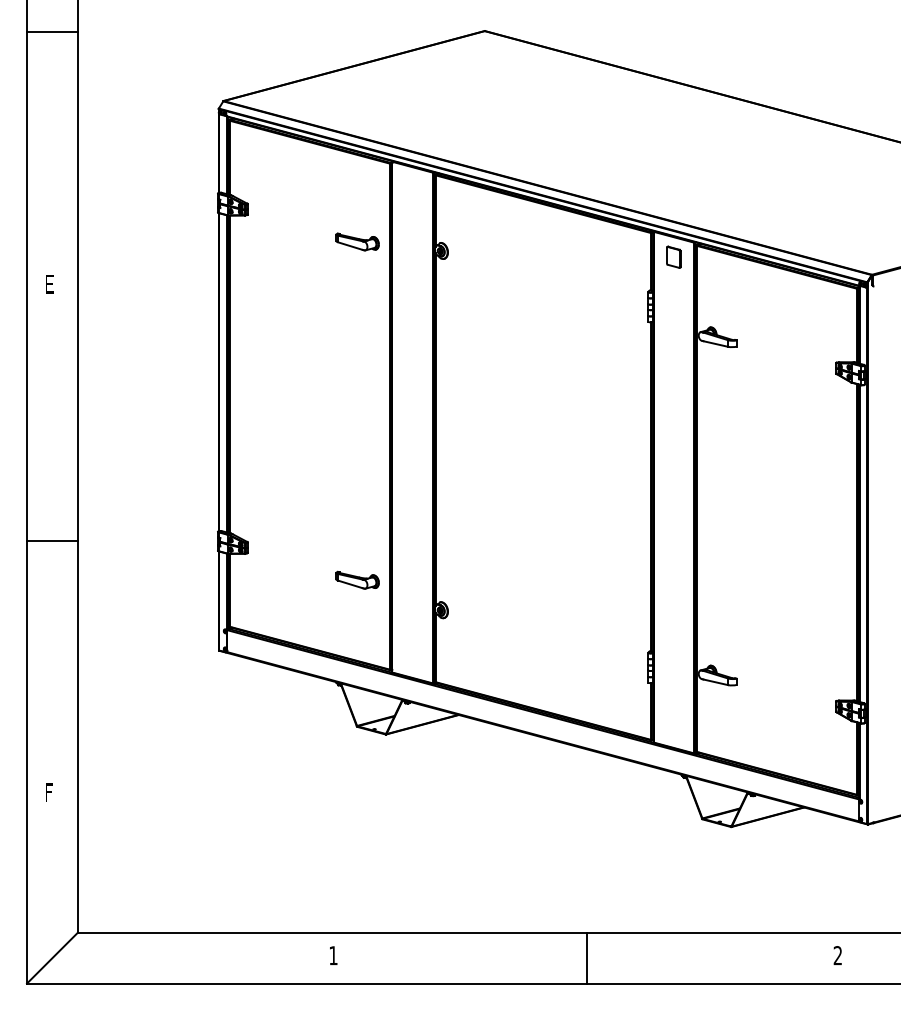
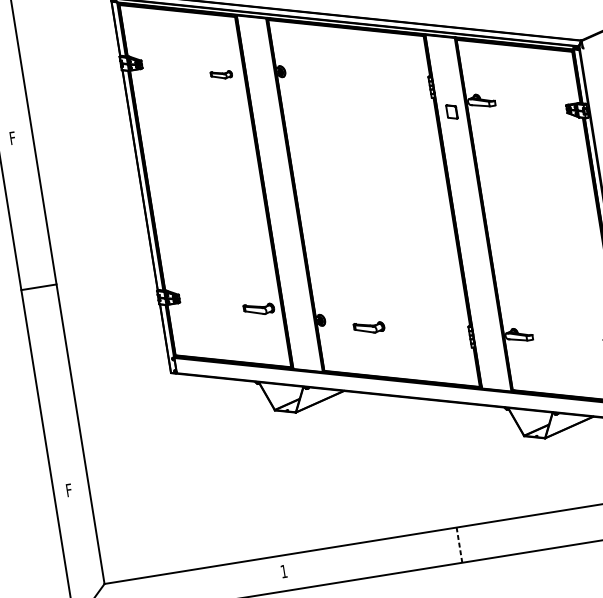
part: (357, 241) -> (221, 74), size x0.7
part: (673, 256) -> (451, 111), moved
text: (50, 284) -> (13, 138), E -> F
line: (52, 541) -> (39, 287), moved
part: (508, 630) -> (369, 327), added
line: (586, 957) -> (459, 544), solid -> dashed

